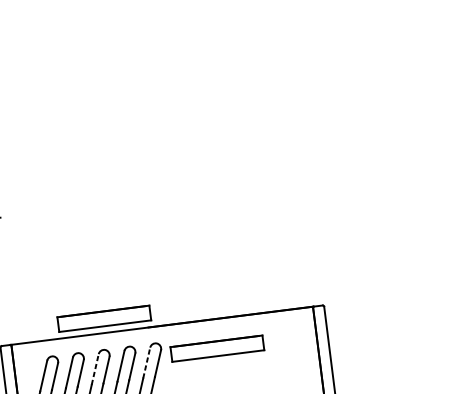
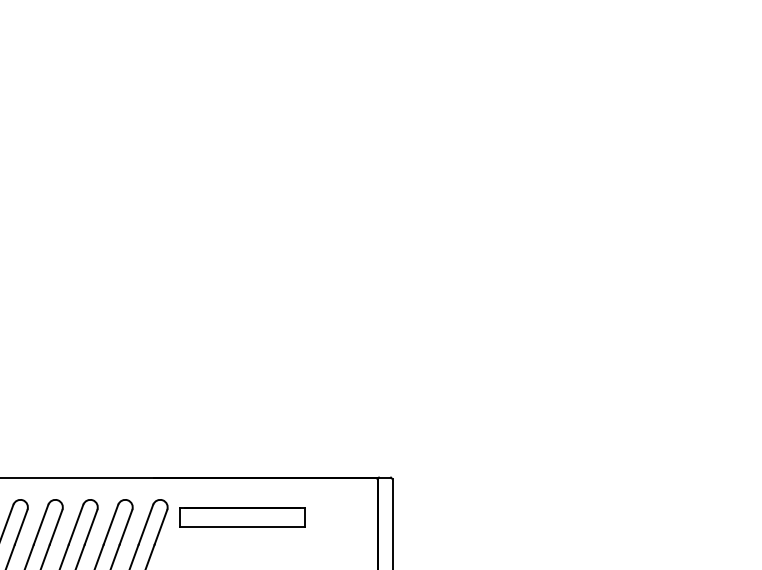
part: (104, 318) -> (96, 458), removed
line: (147, 362) -> (146, 524), dashed -> solid
line: (95, 369) -> (76, 524), dashed -> solid

